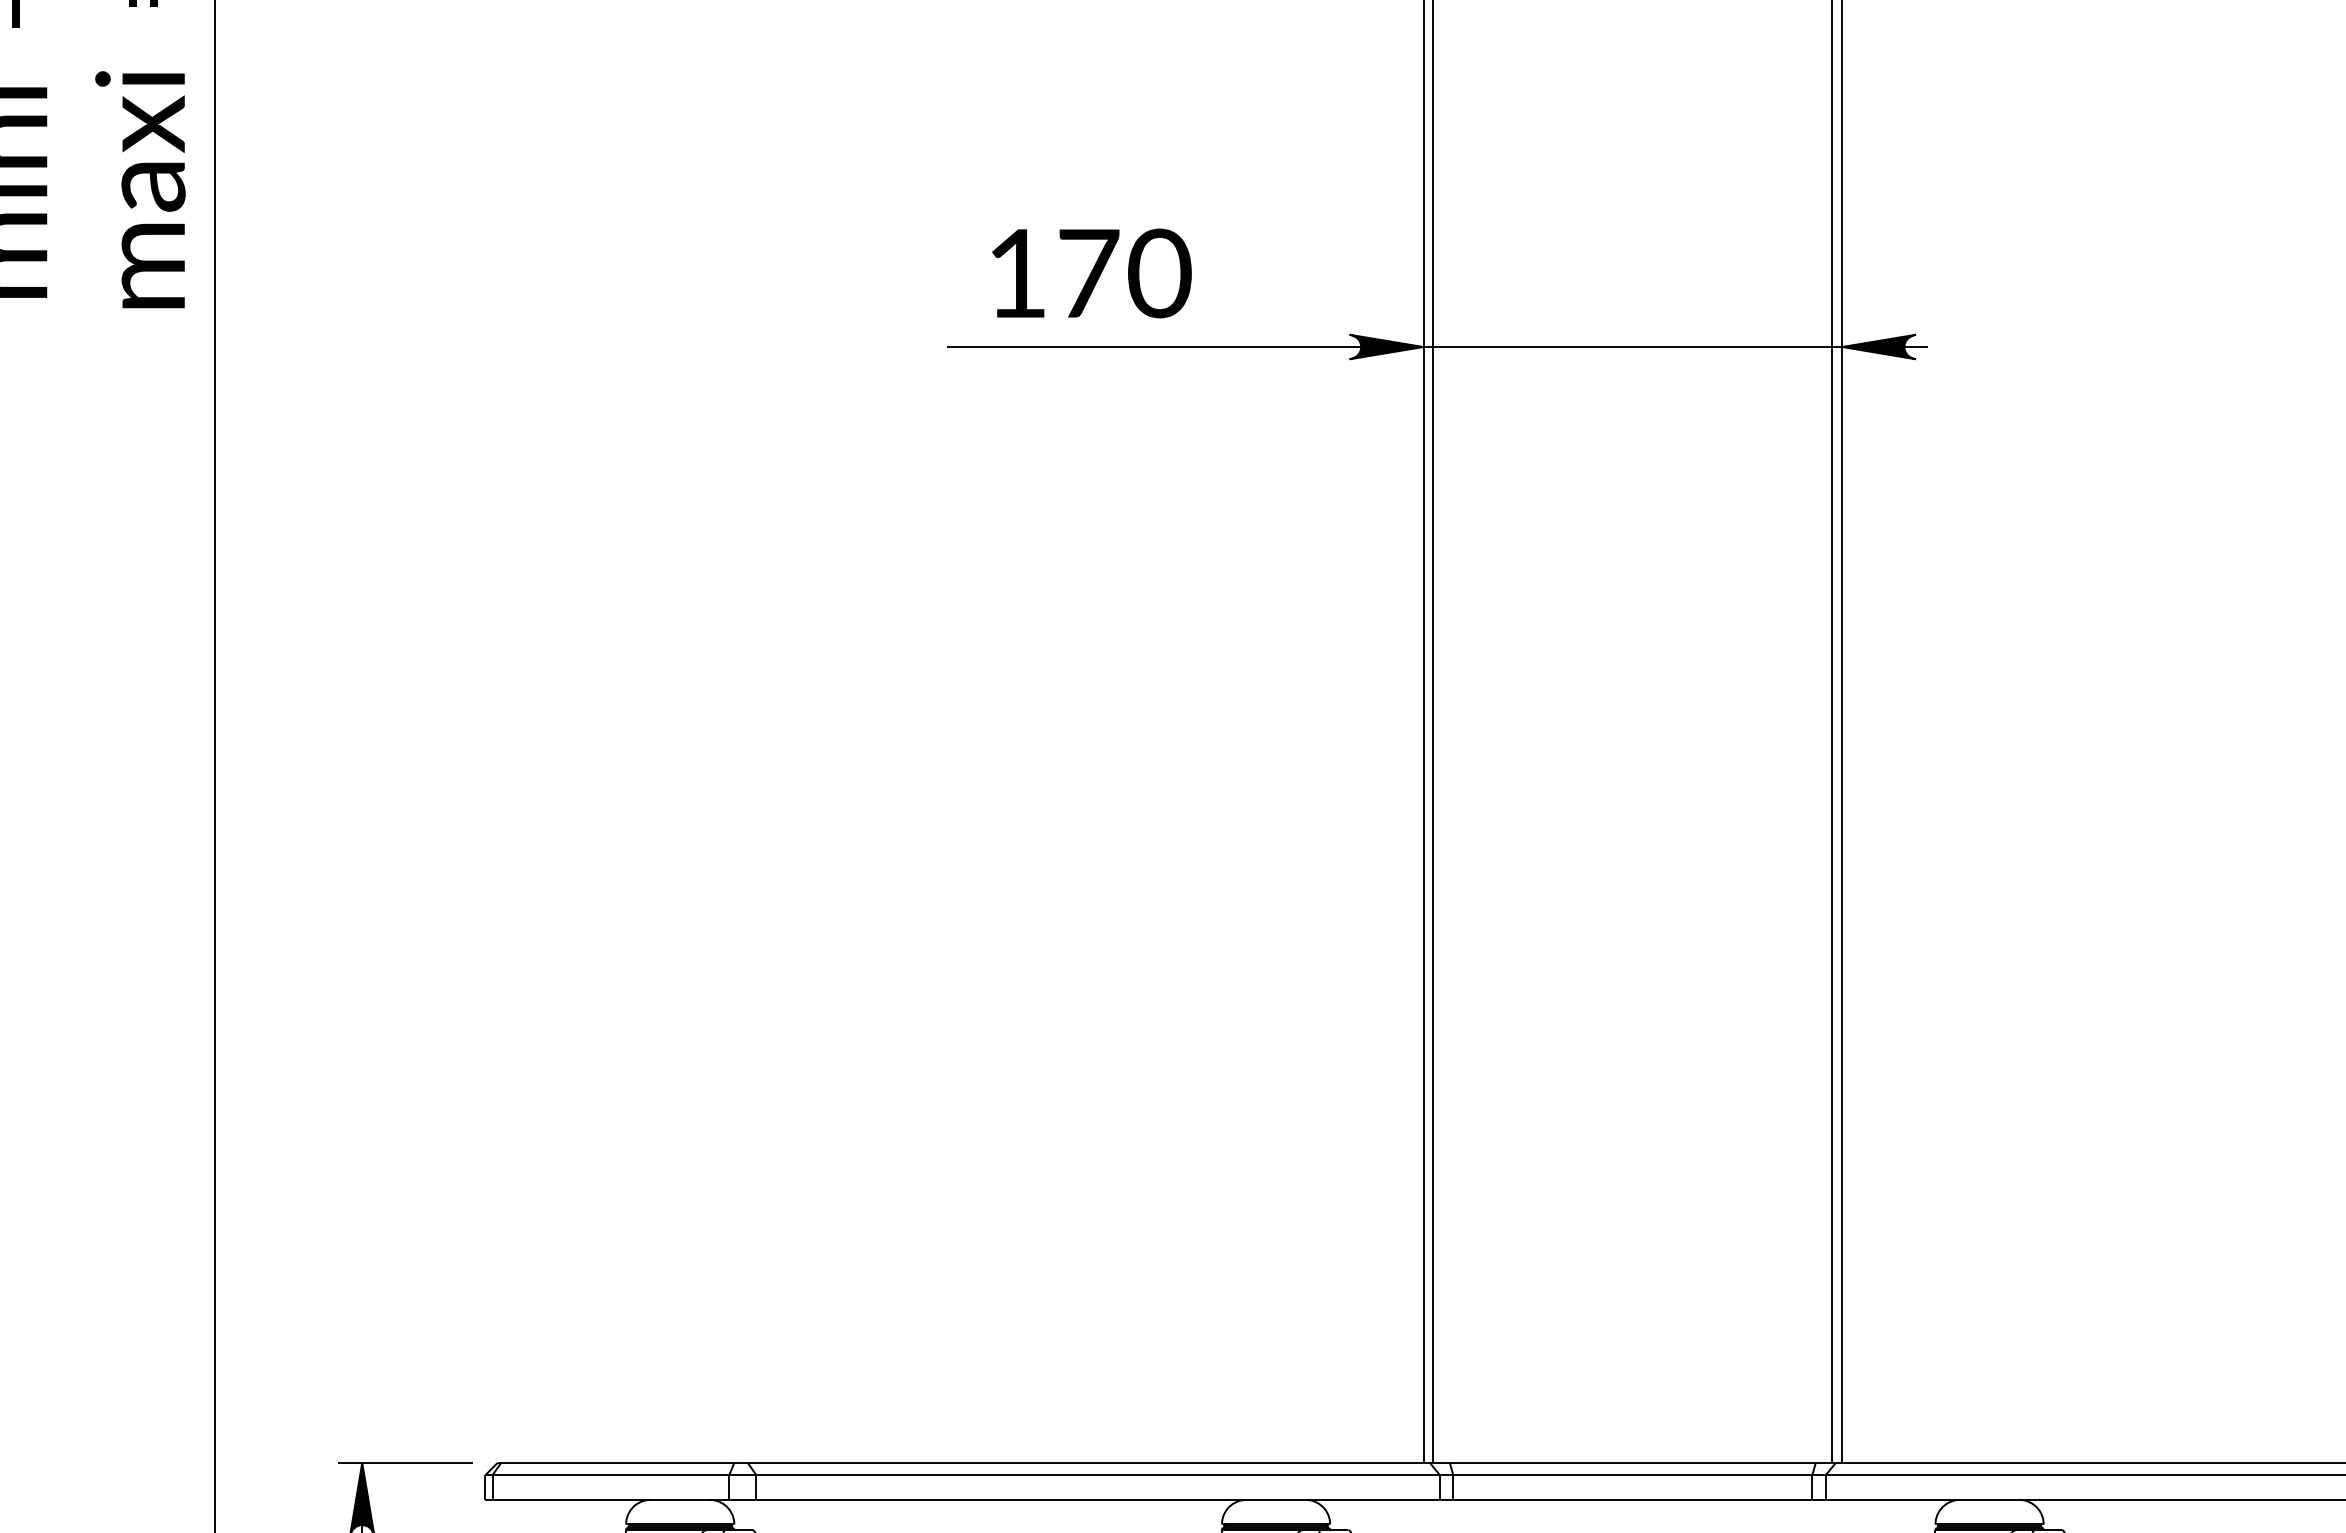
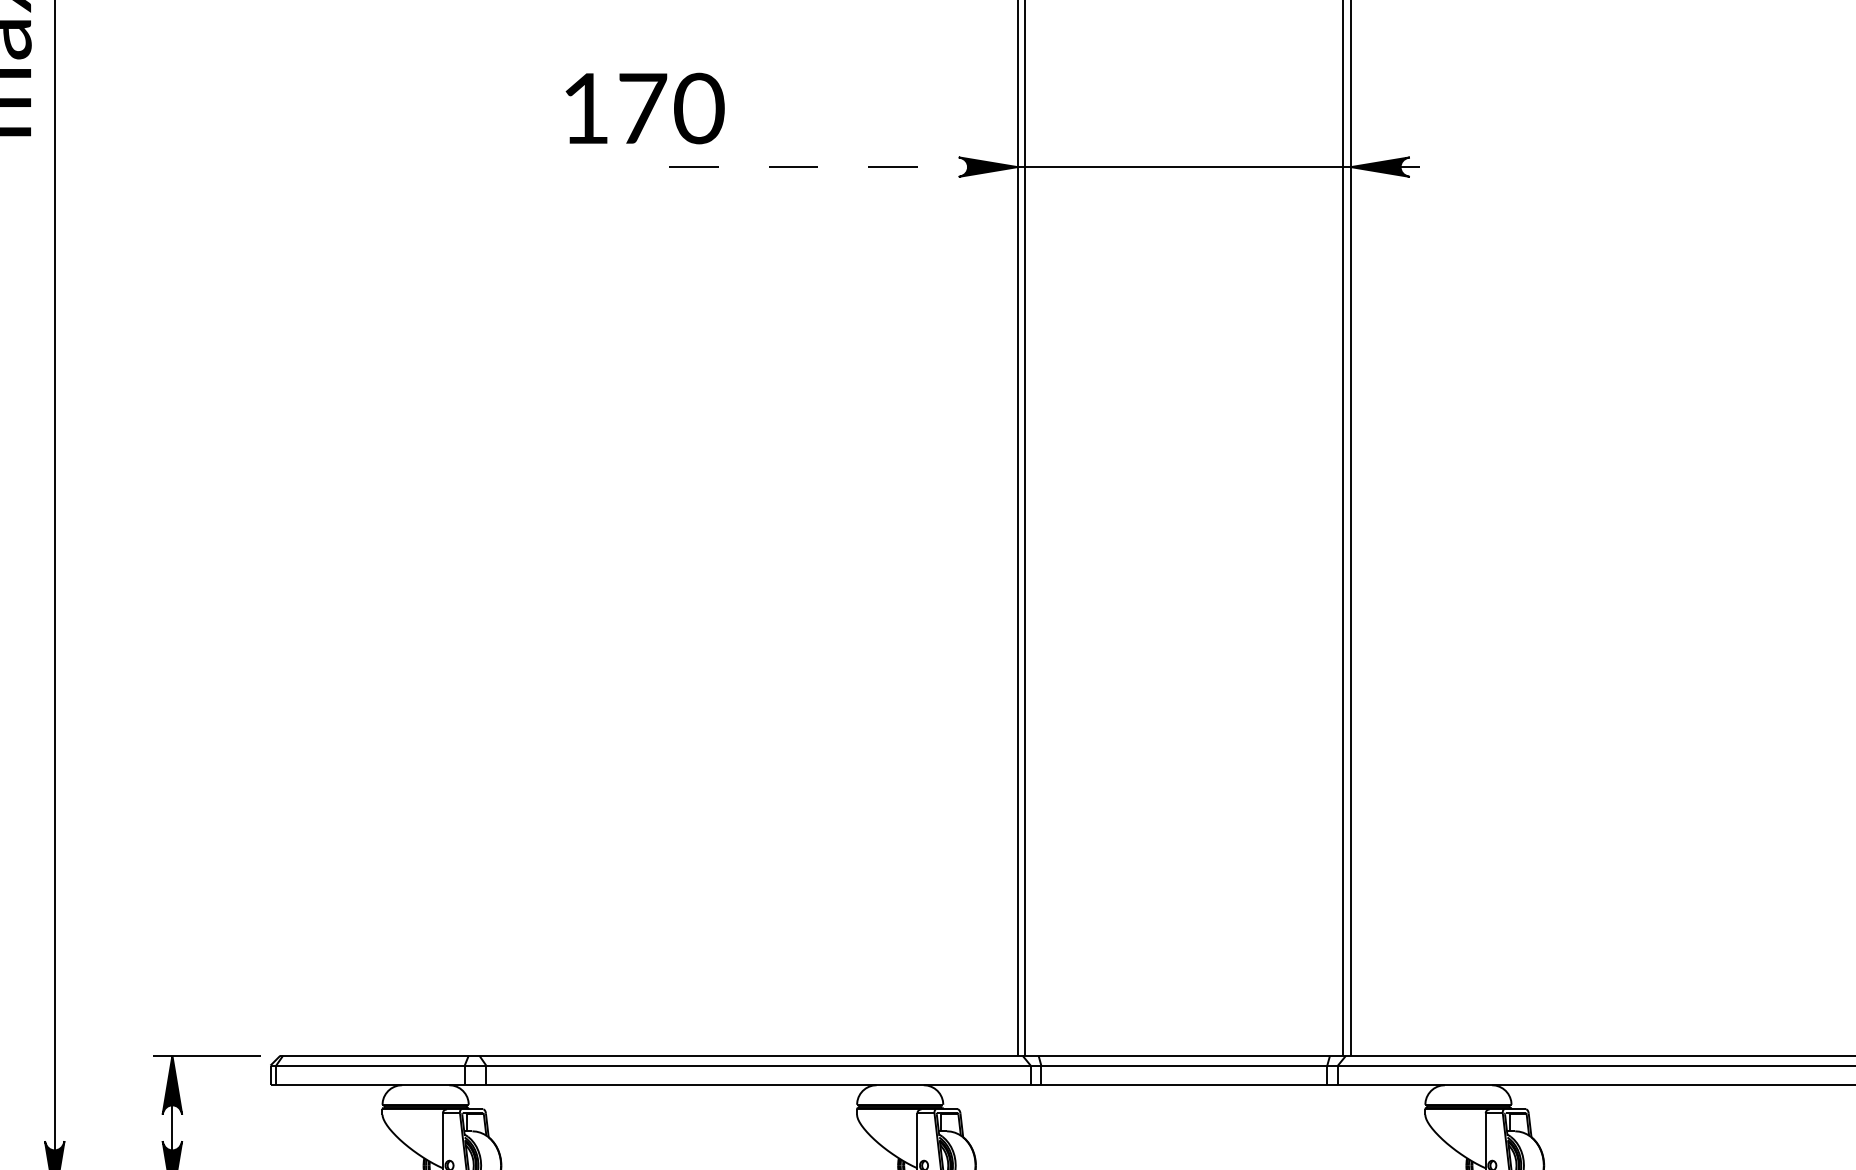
text: (1091, 273) -> (644, 108), moved
line: (1184, 347) -> (827, 167), solid -> dashed

